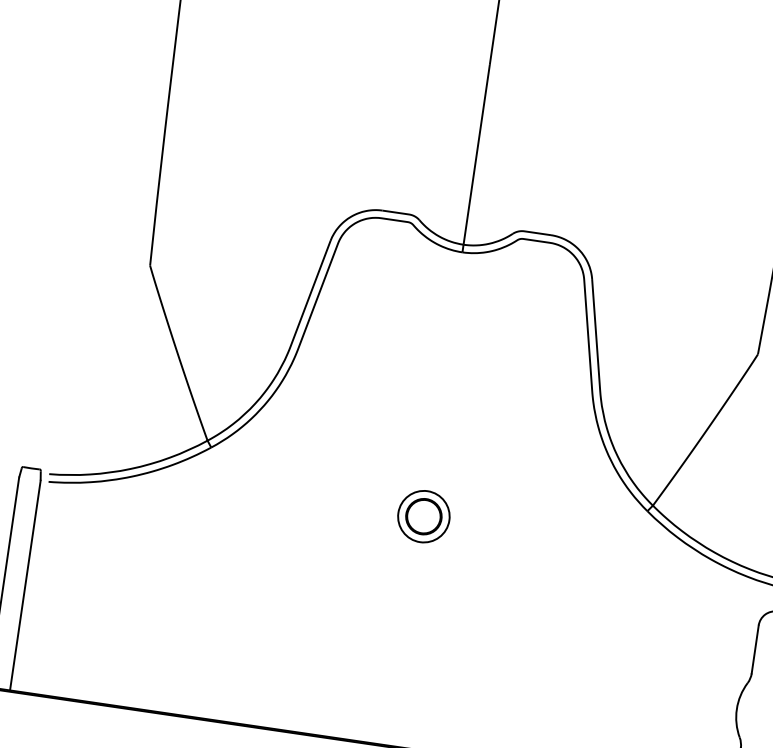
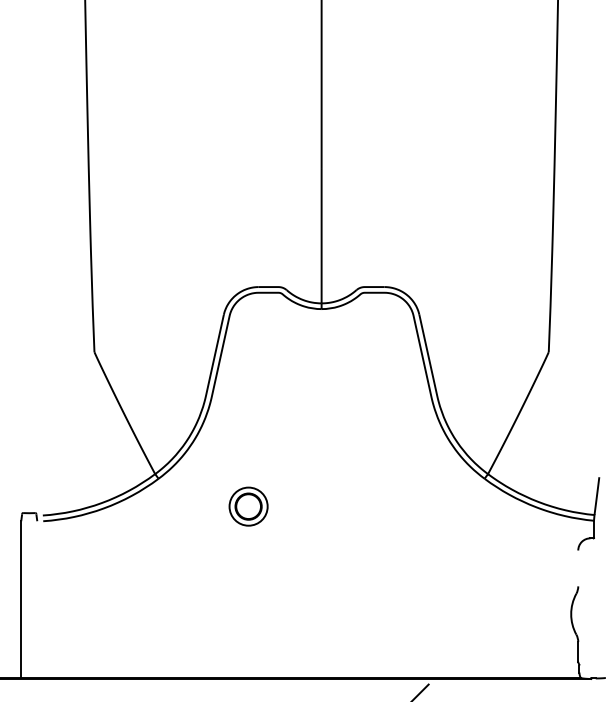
part: (423, 516) -> (248, 506), moved
line: (25, 585) -> (37, 599), removed
line: (755, 649) -> (578, 568), removed

